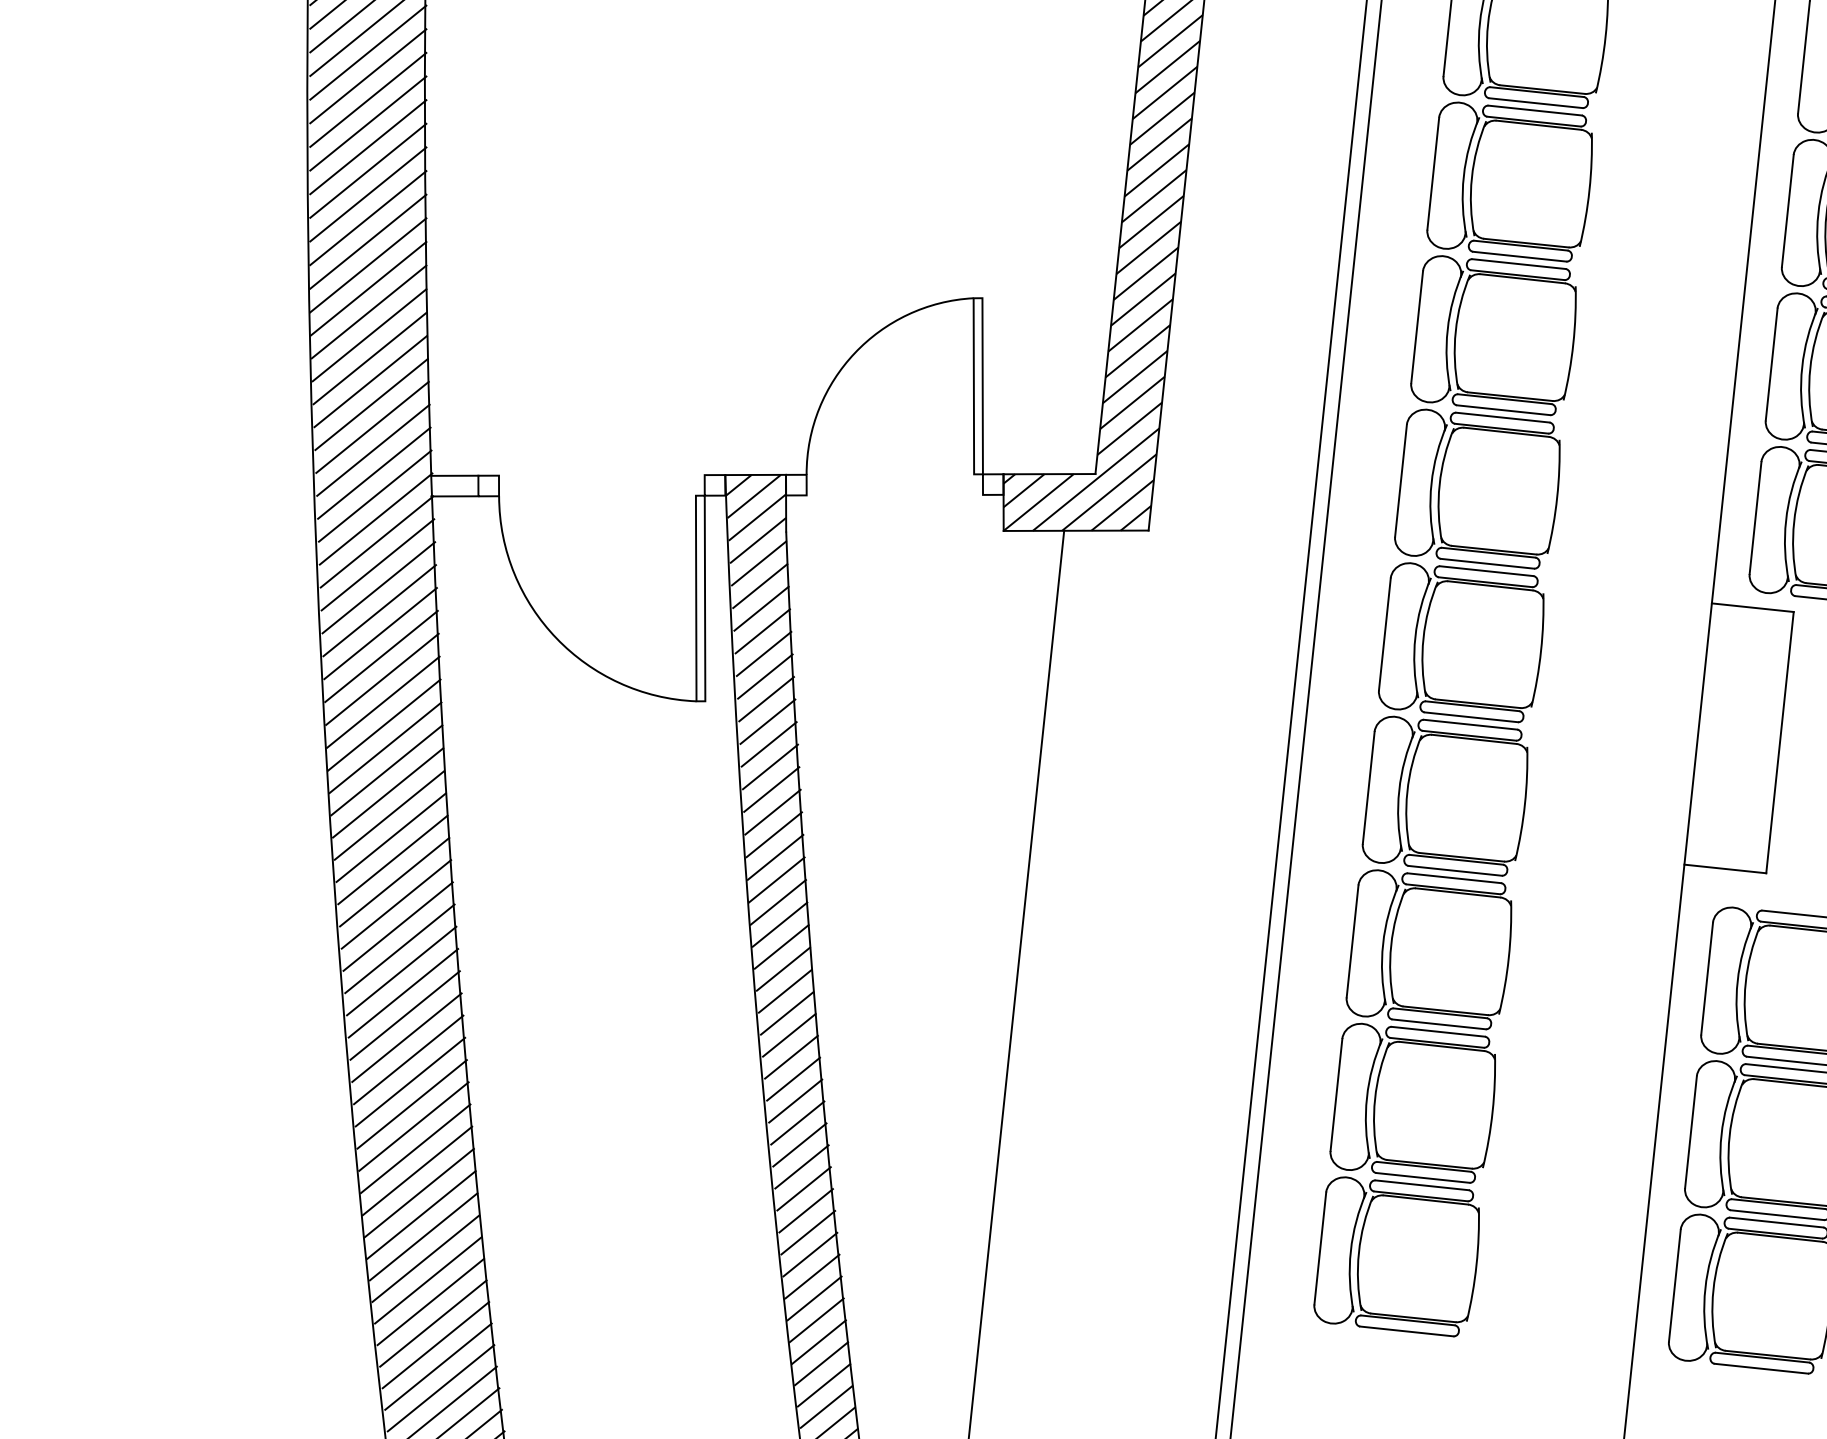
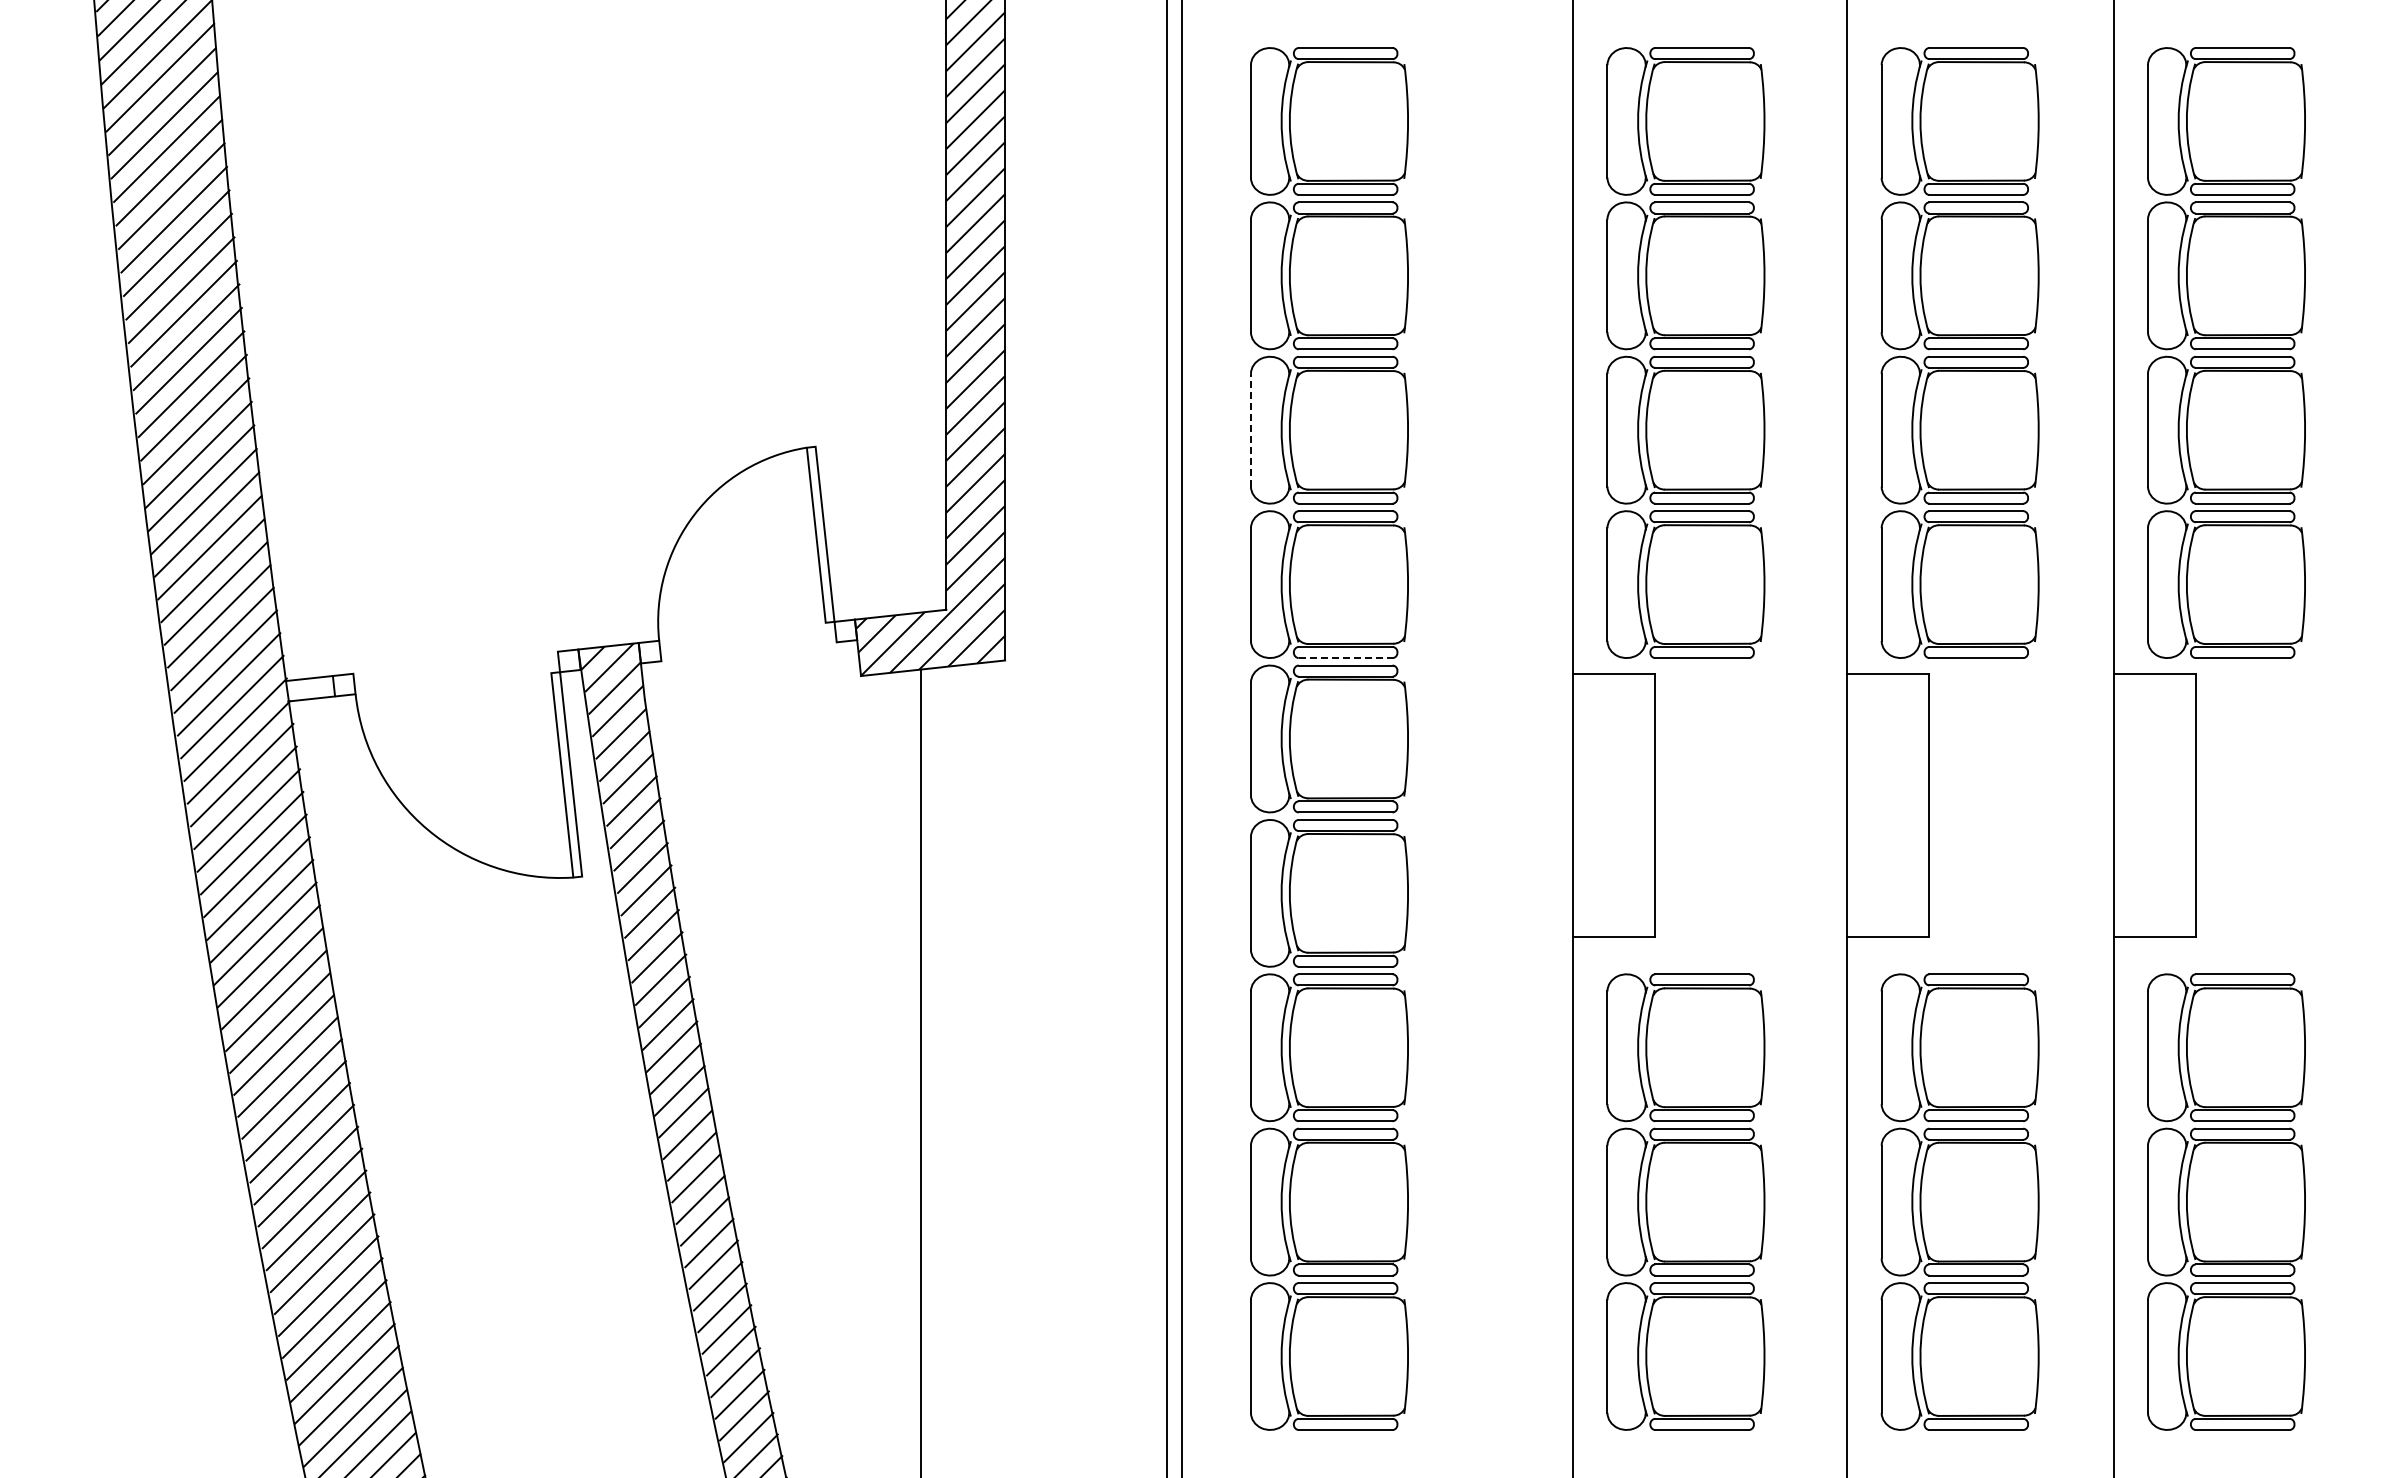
line: (1416, 326) -> (1250, 429), solid -> dashed
line: (1487, 564) -> (1345, 658), solid -> dashed

